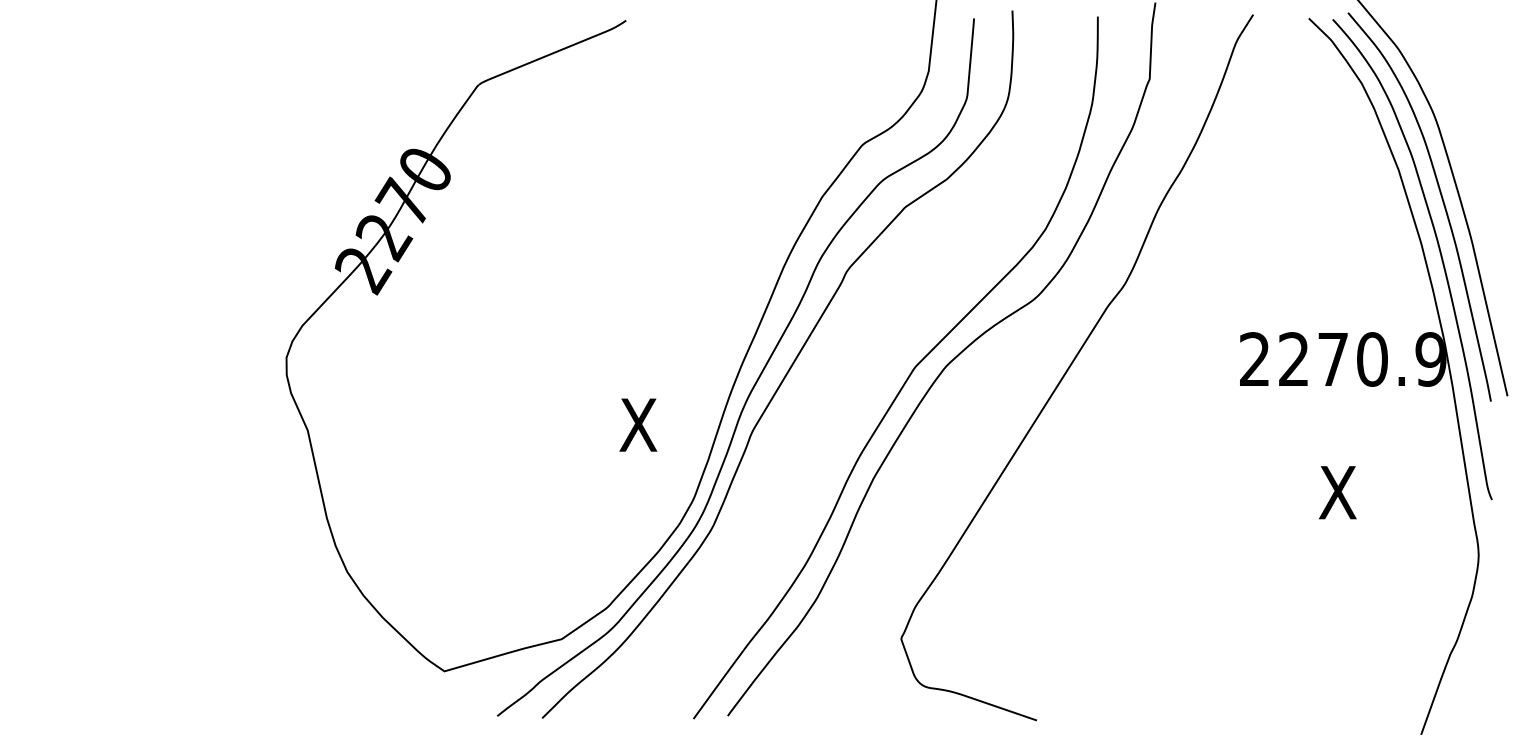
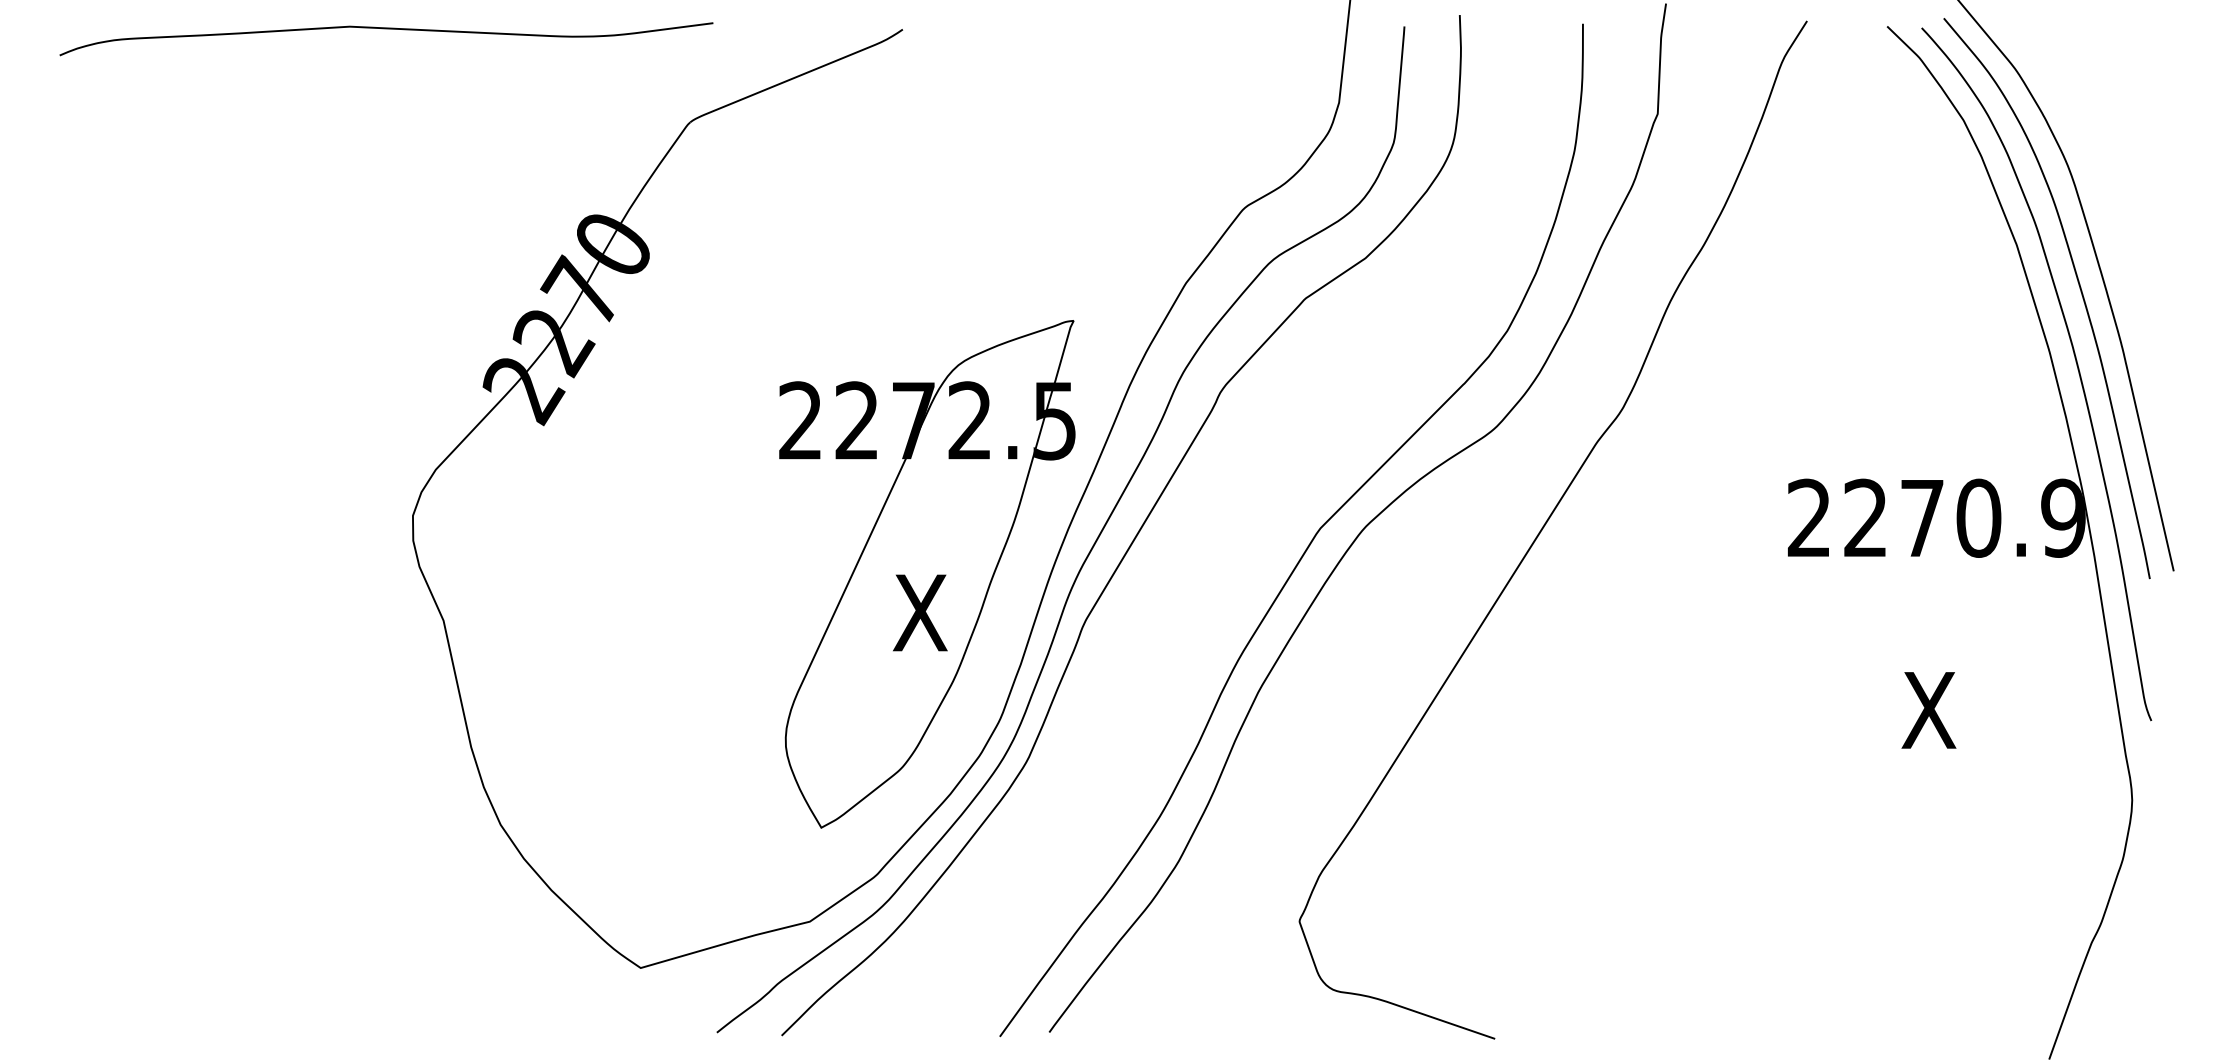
curve: (267, 20) -> (385, 29), added
part: (642, 398) -> (926, 574), added

